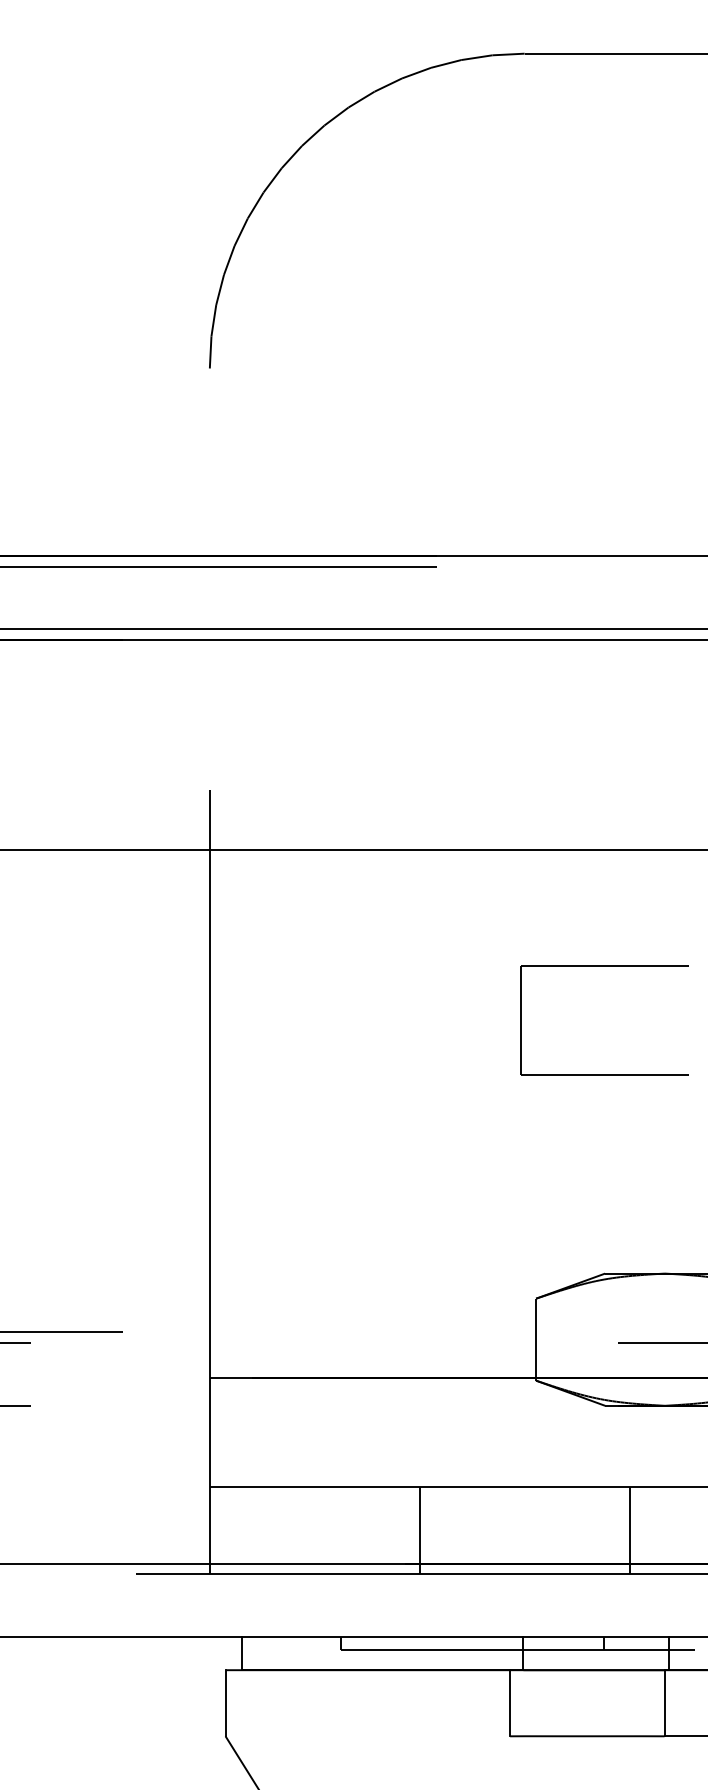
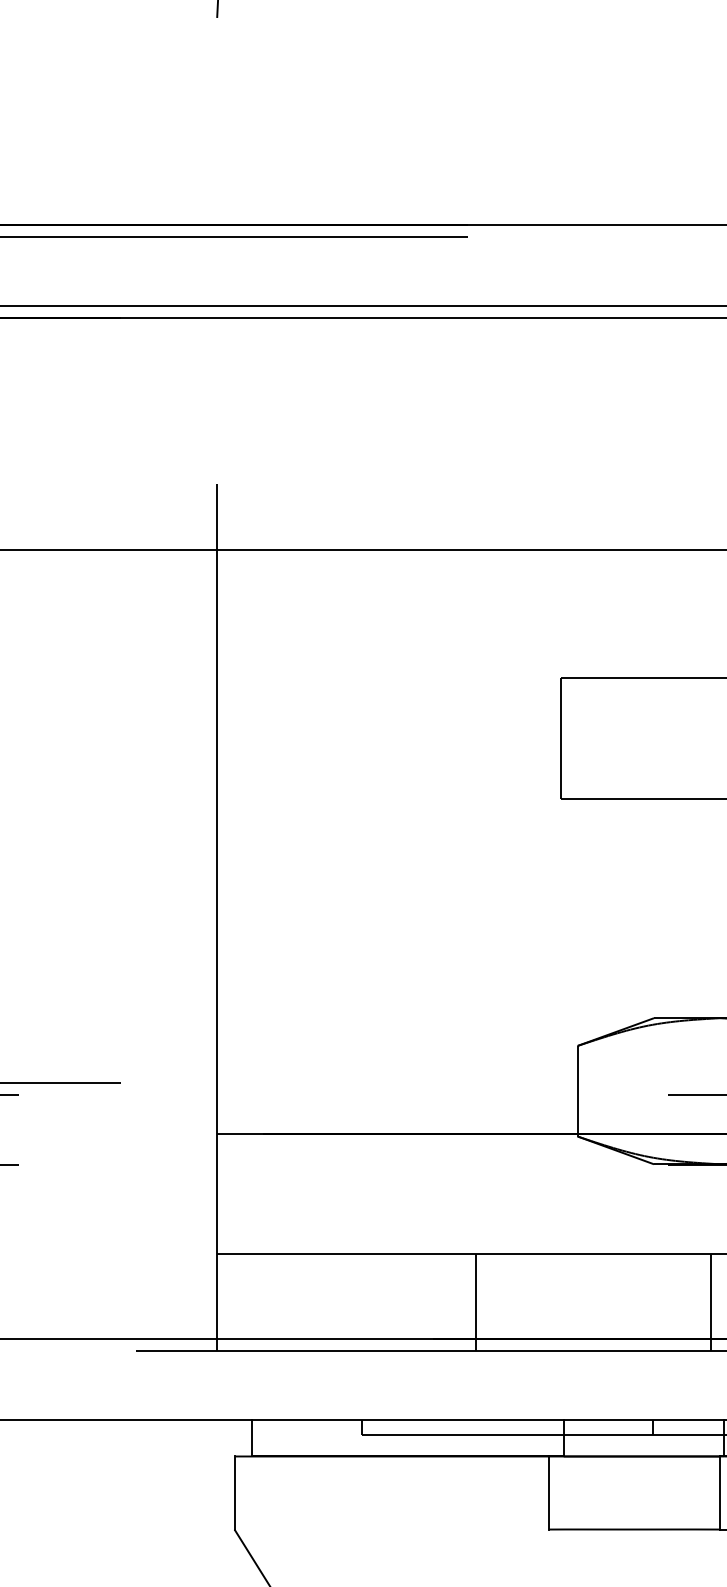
line: (419, 1530) -> (475, 1302), moved
line: (629, 1530) -> (710, 1302), moved

